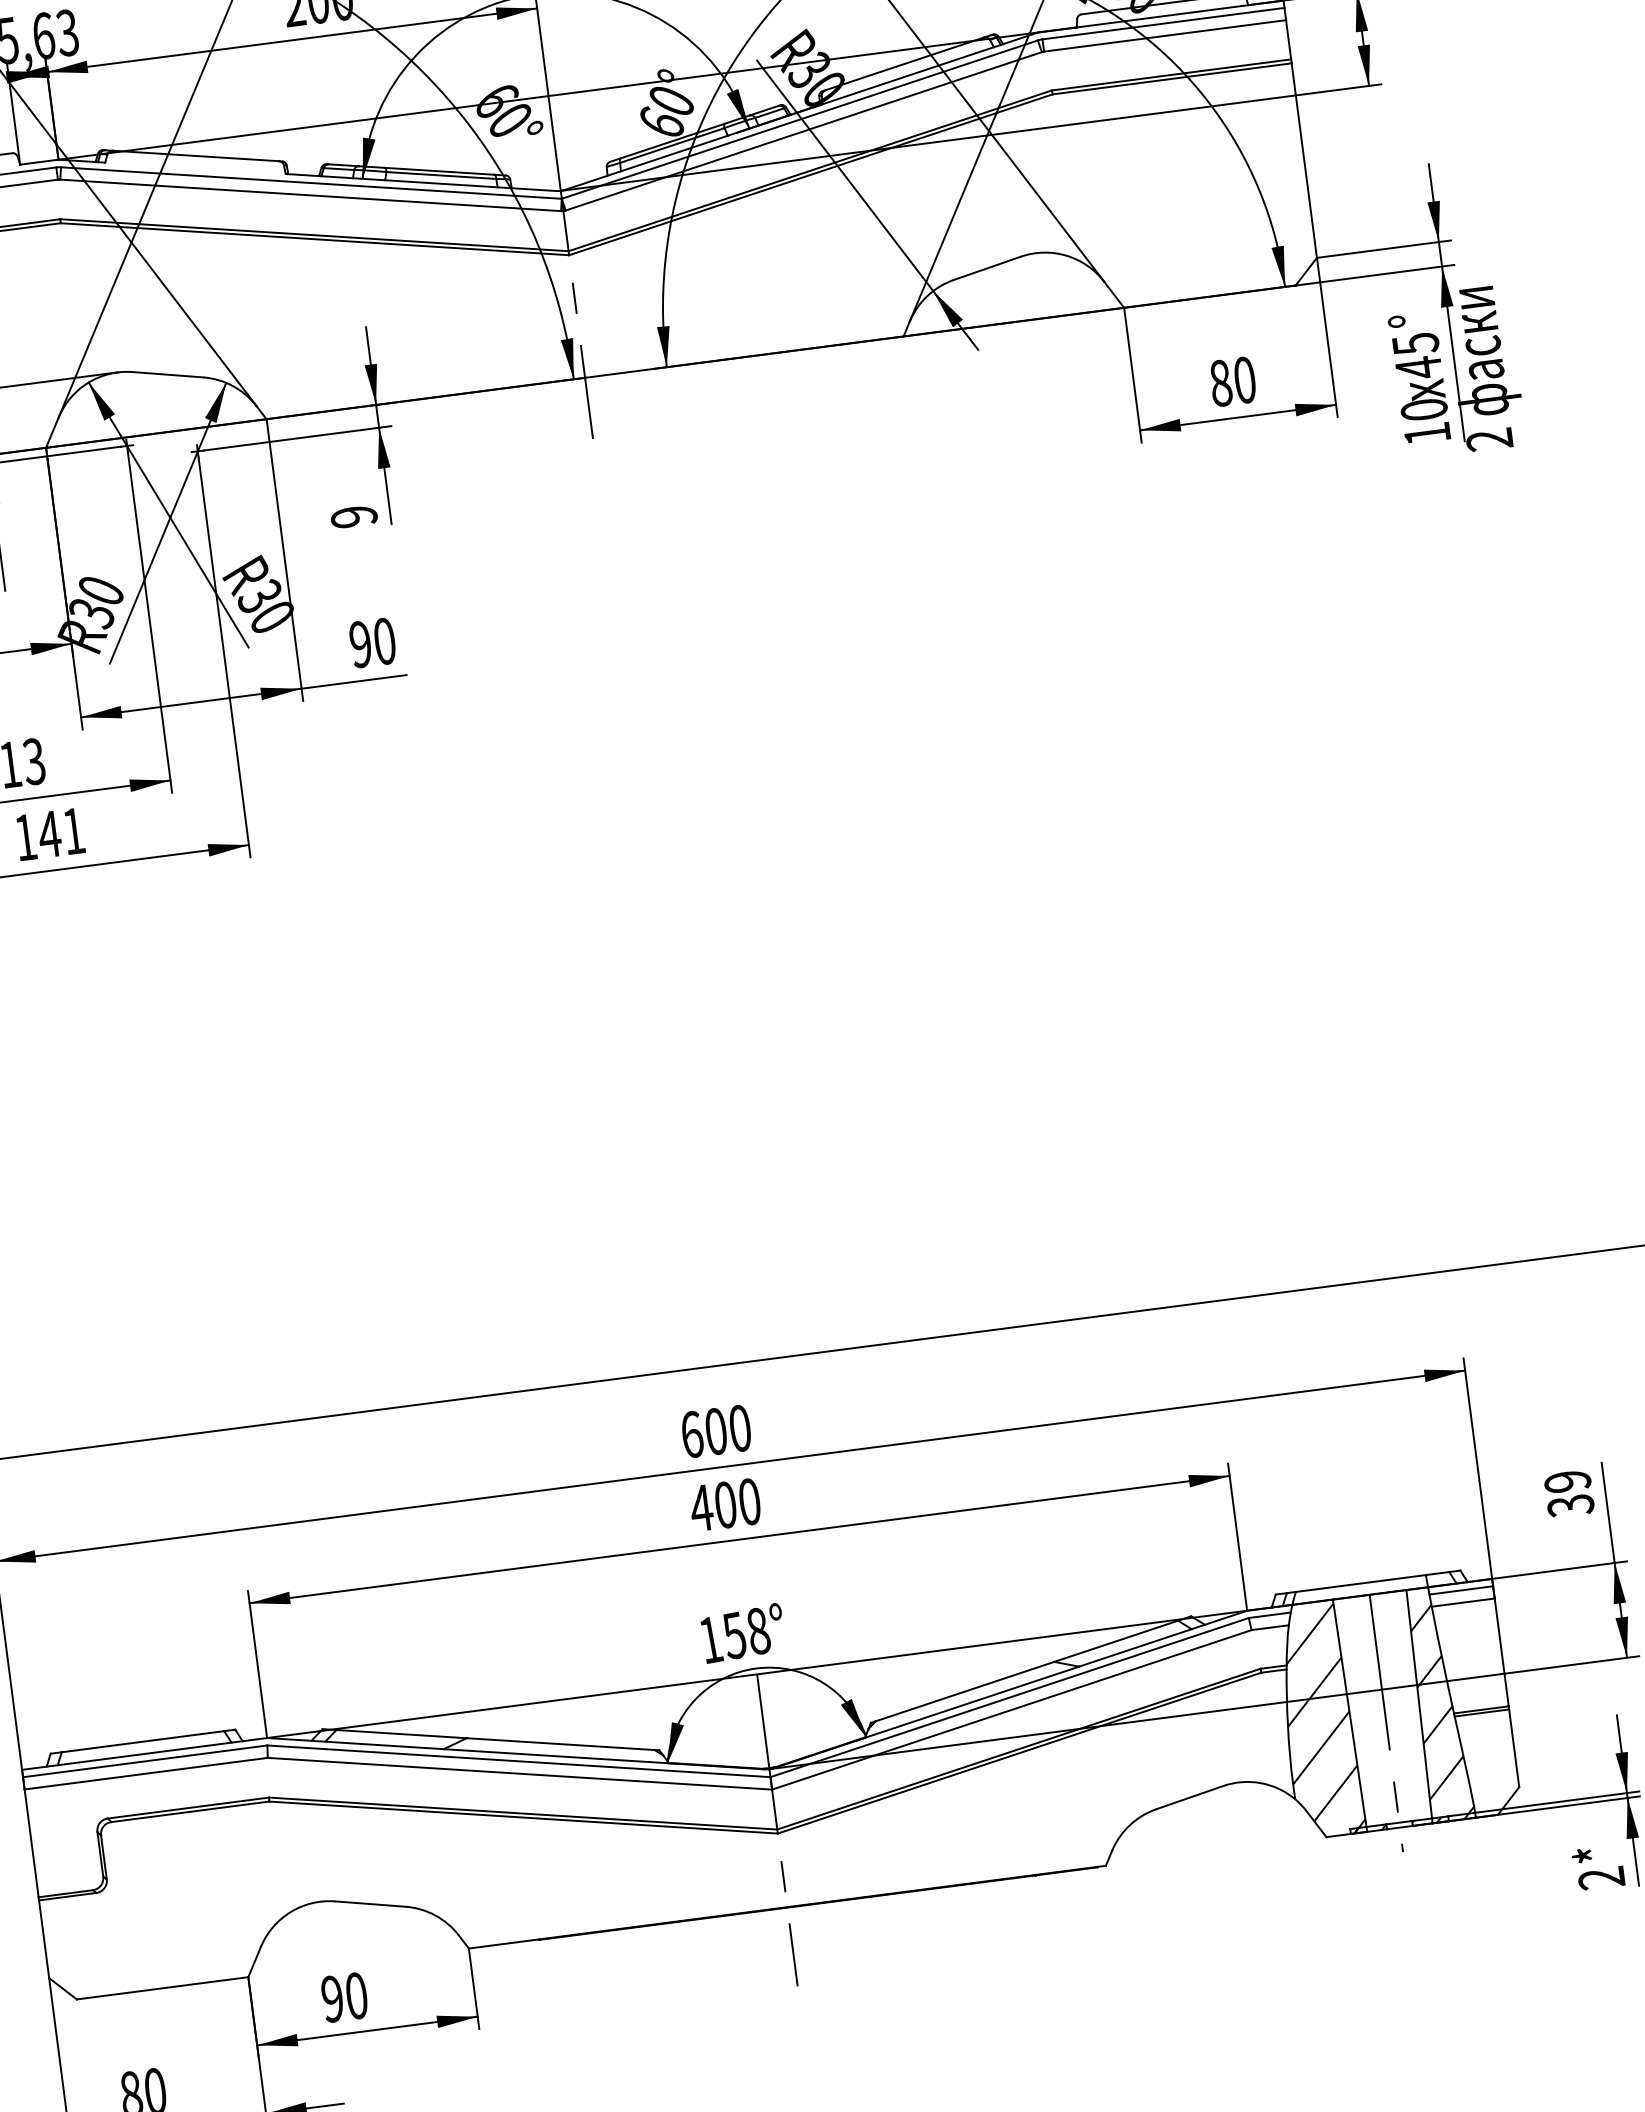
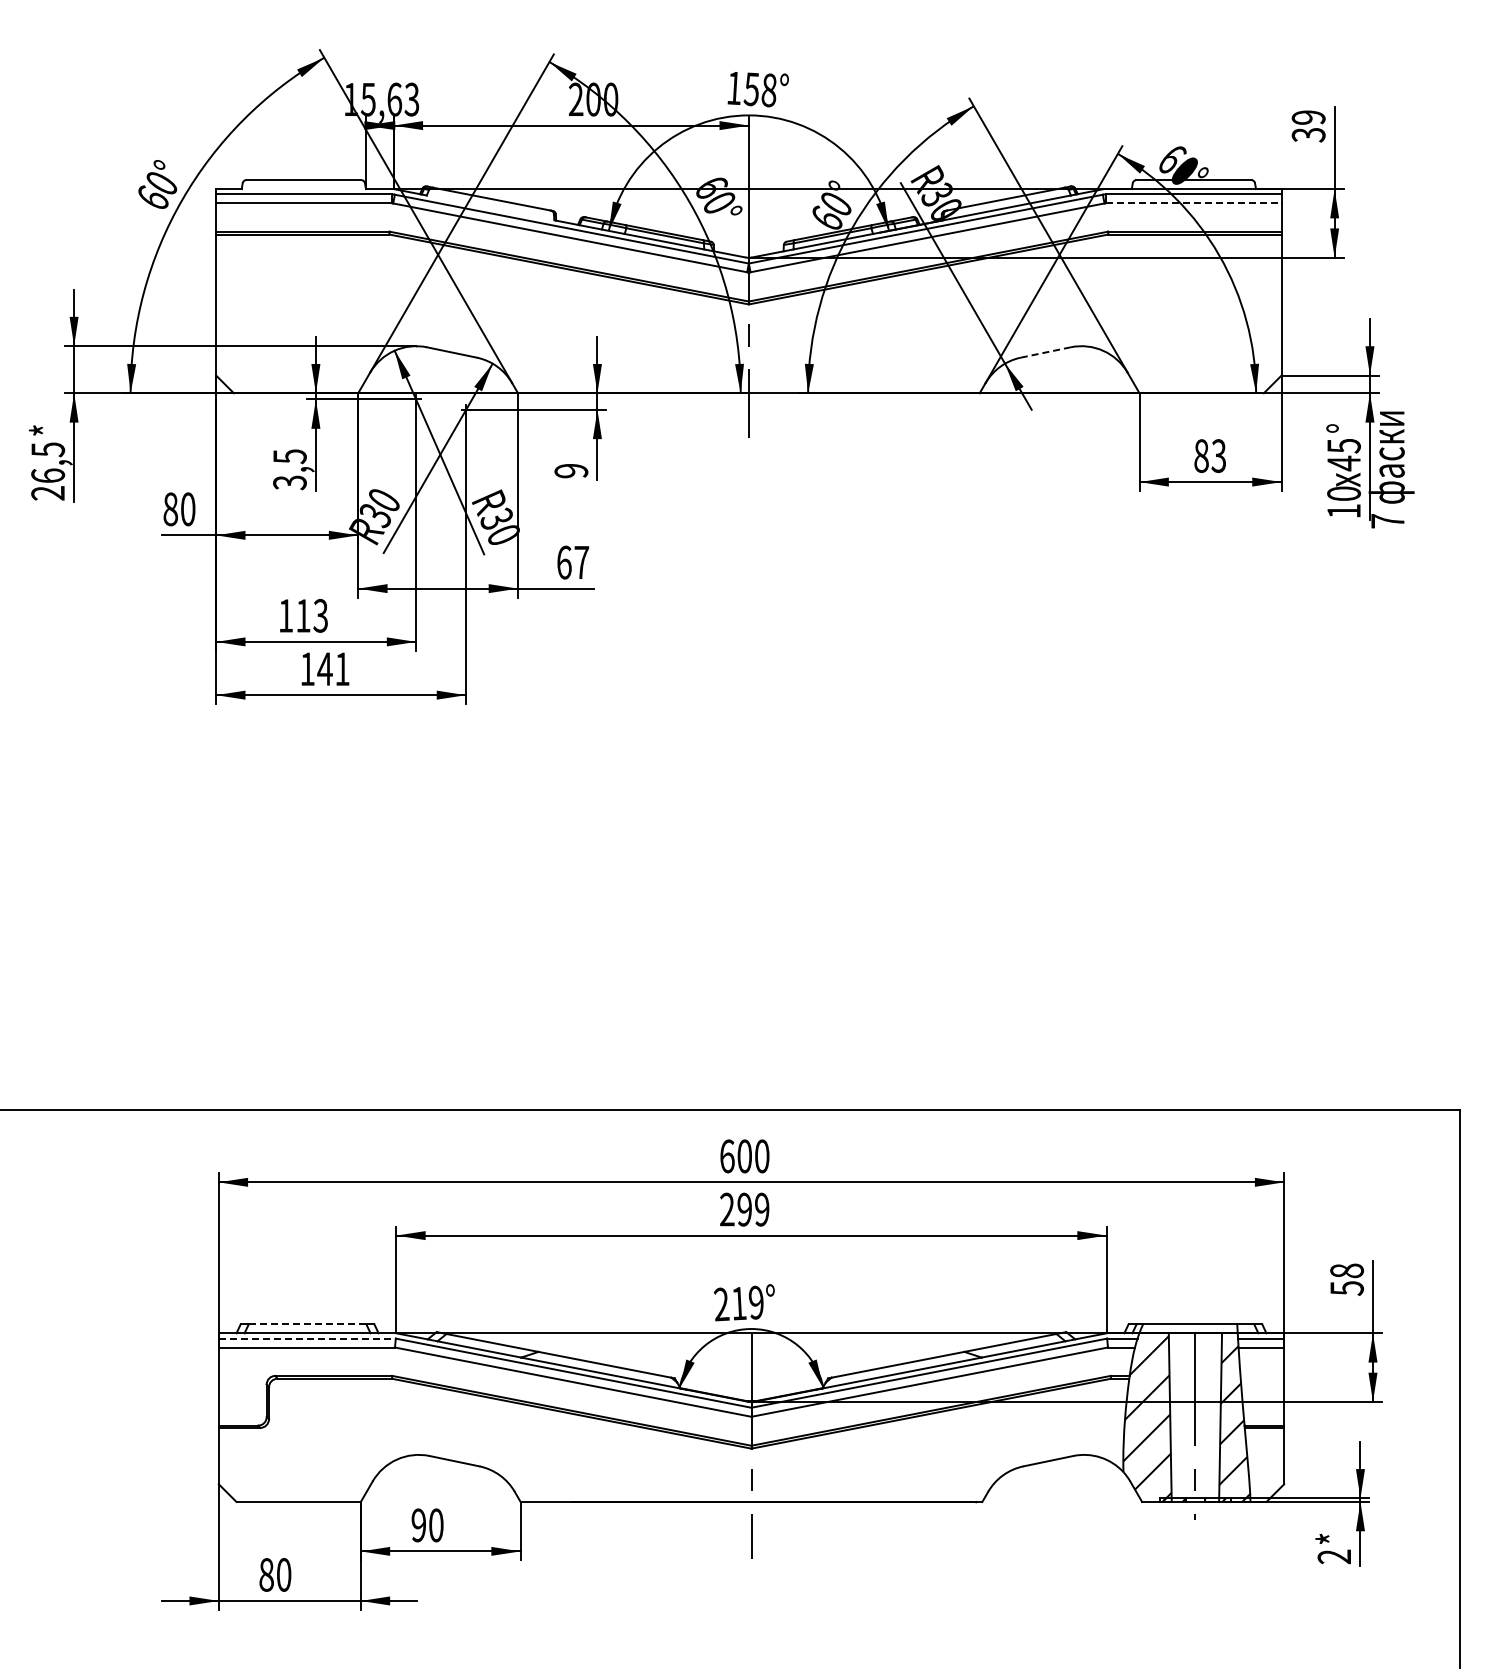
line: (1164, 36) -> (1193, 203), solid -> dashed
line: (988, 268) -> (1046, 352), solid -> dashed
text: (1244, 379) -> (1218, 455), 80 -> 83
text: (1489, 440) -> (1387, 521), 2 -> 7
text: (373, 642) -> (573, 562), 90 -> 67
text: (1568, 1493) -> (1346, 1279), 39 -> 58
text: (725, 1504) -> (744, 1209), 400 -> 299
text: (733, 1635) -> (738, 1303), 158° -> 219°
line: (142, 1741) -> (307, 1324), solid -> dashed
line: (145, 1761) -> (307, 1338), solid -> dashed

